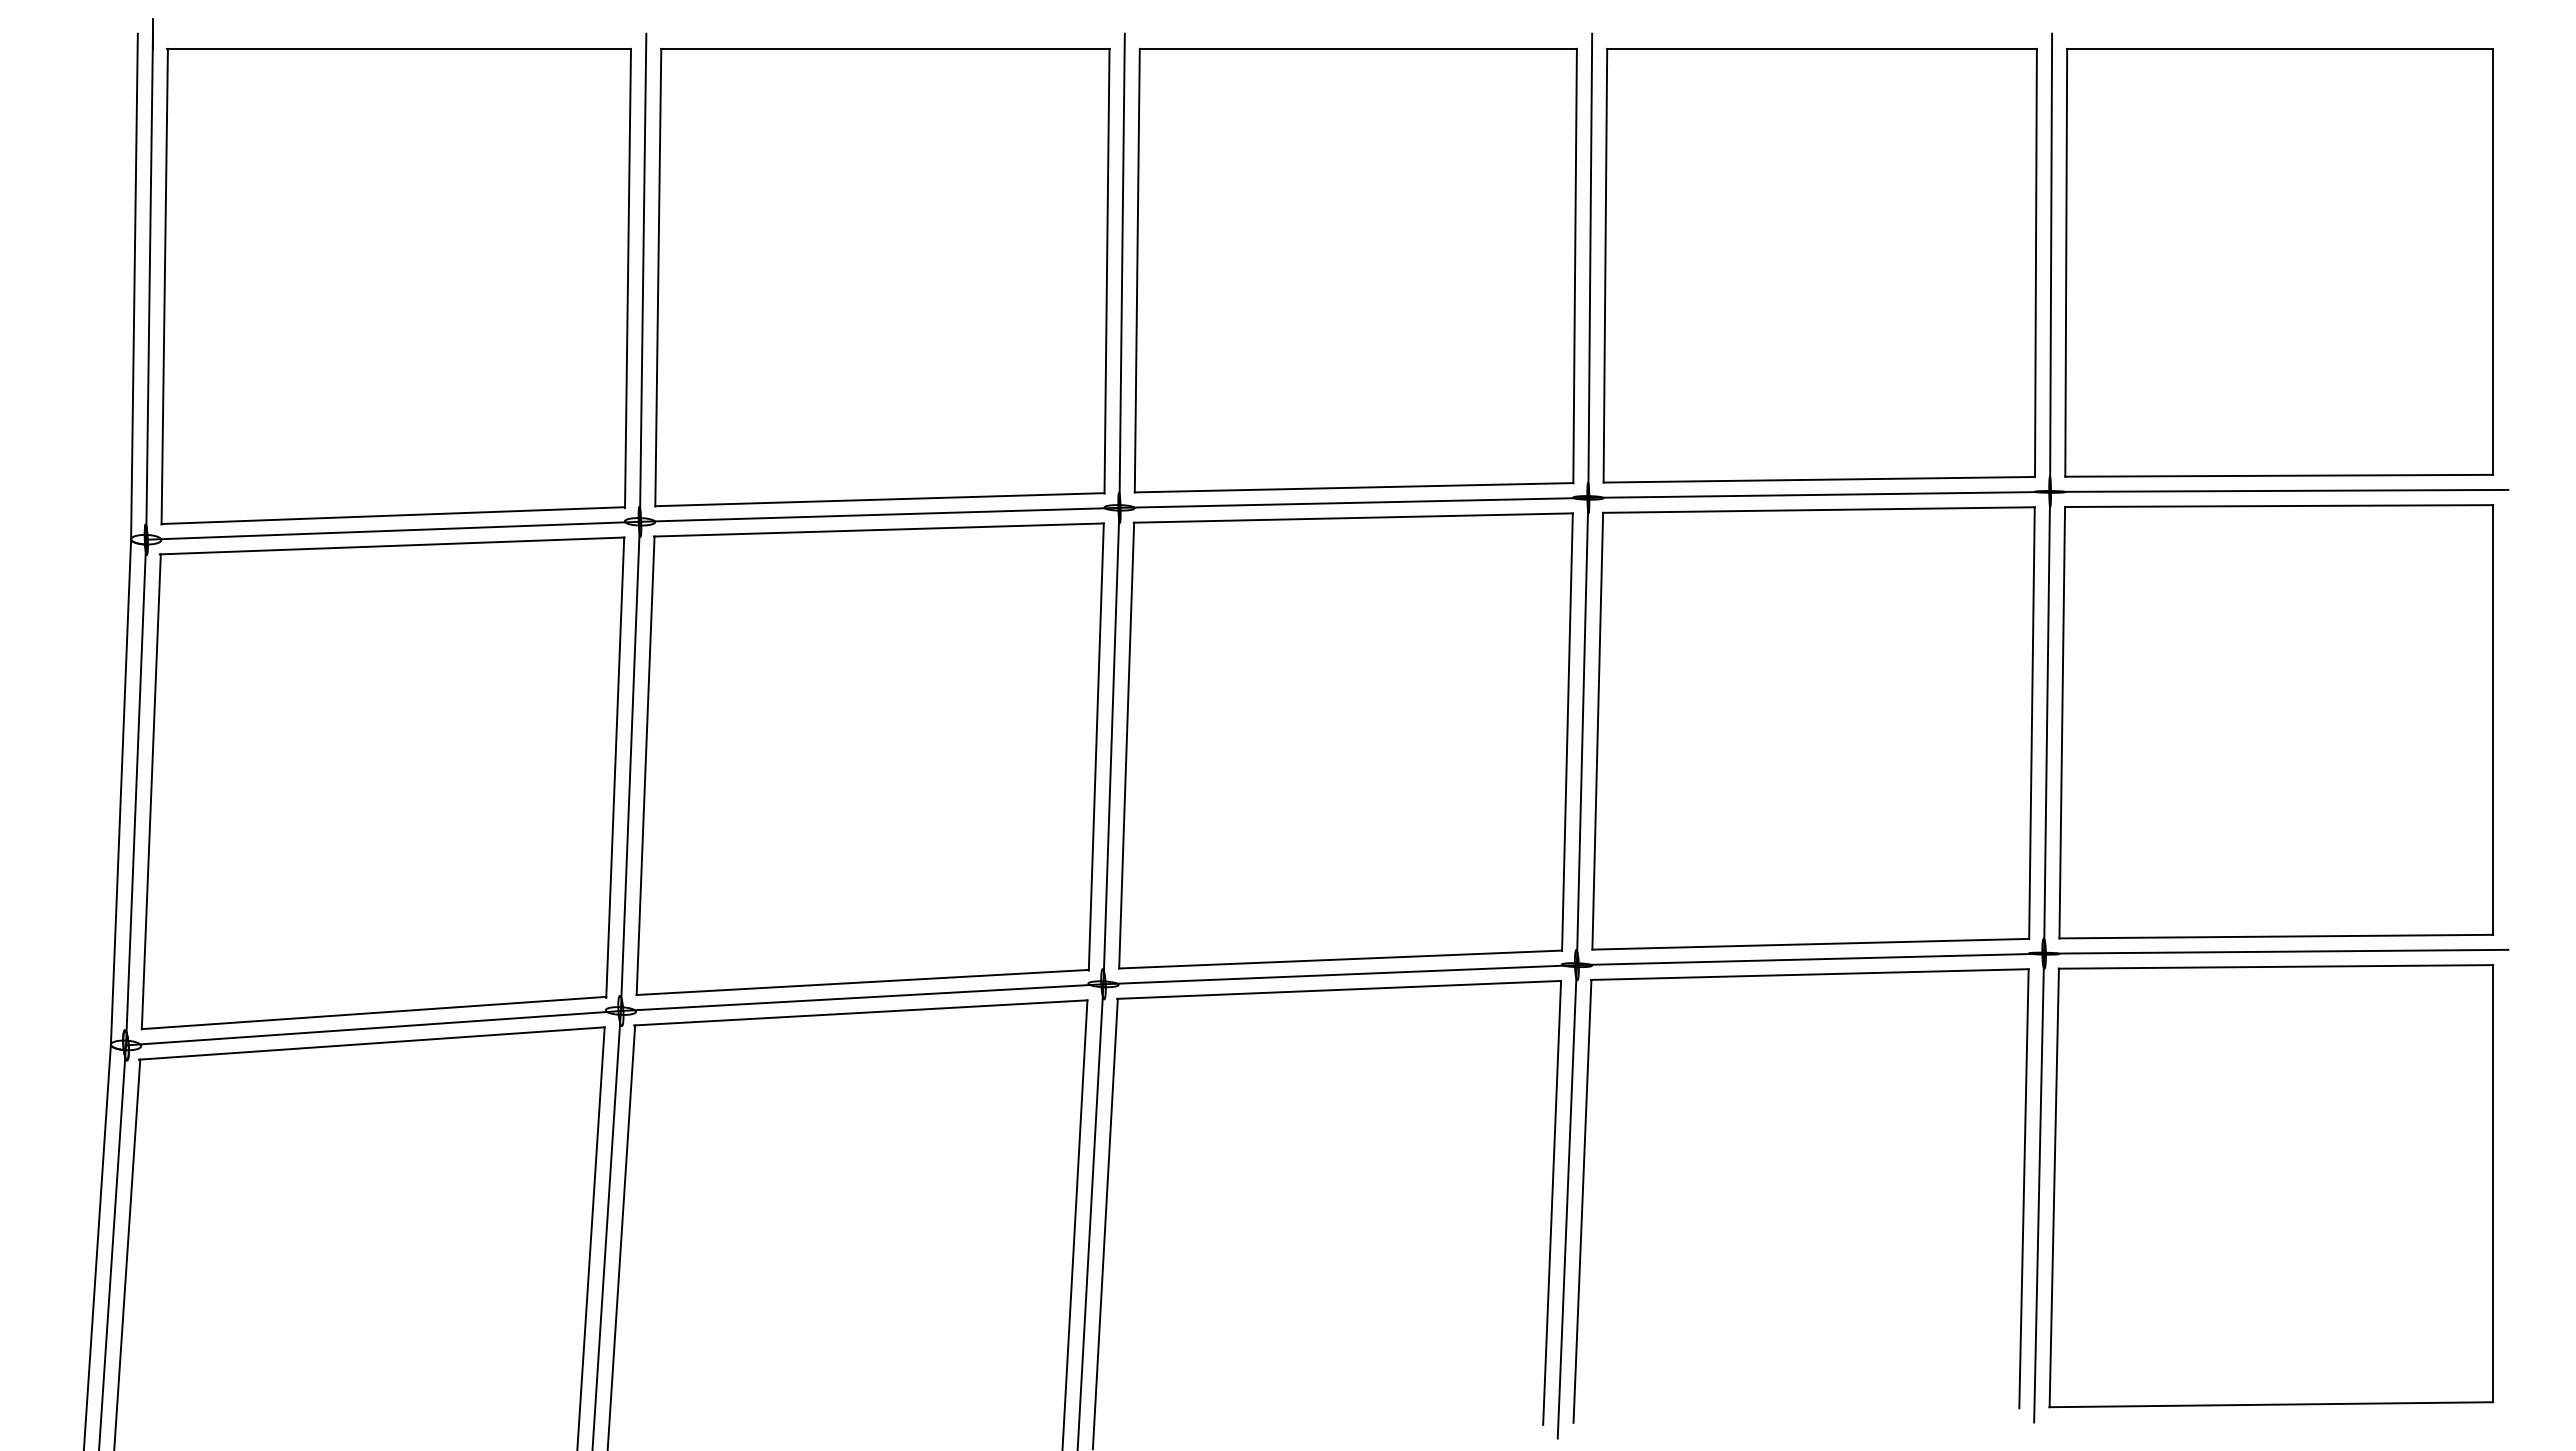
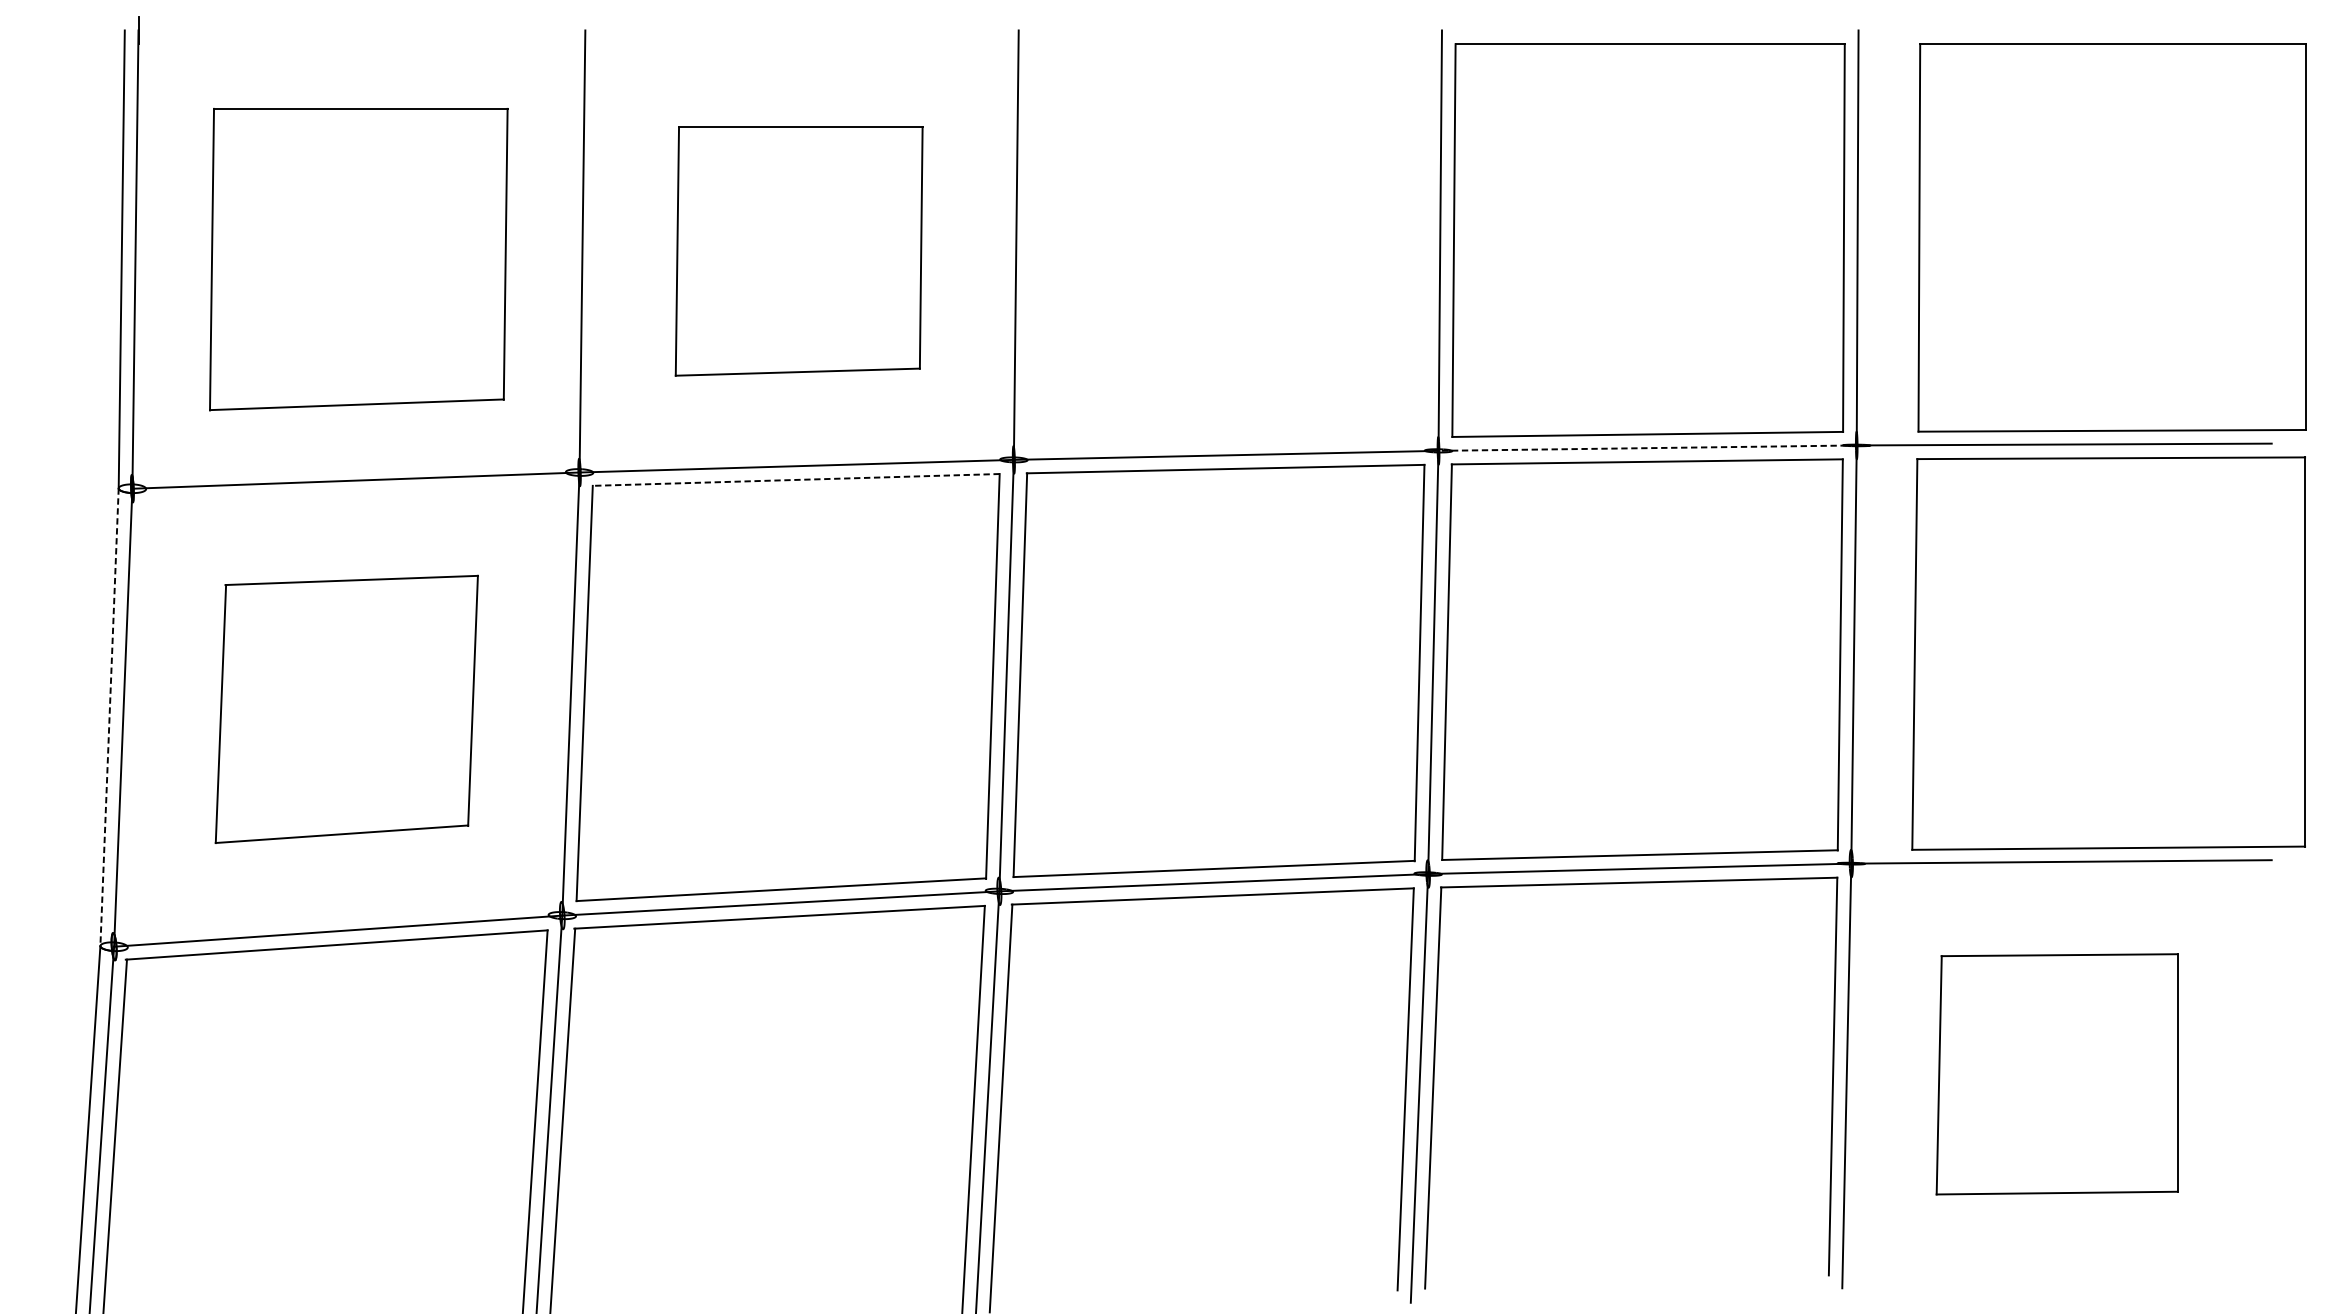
part: (2279, 262) -> (2112, 237), moved
part: (1355, 270) -> (1227, 244), removed
part: (882, 277) -> (799, 251), size x0.6
part: (395, 286) -> (358, 259), size x0.7
line: (1819, 494) -> (1647, 447), solid -> dashed
line: (878, 530) -> (795, 480), solid -> dashed
part: (2276, 721) -> (2108, 653), moved
part: (382, 783) -> (346, 709), size x0.6
line: (121, 791) -> (110, 716), solid -> dashed
part: (2271, 1186) -> (2057, 1074), size x0.6

